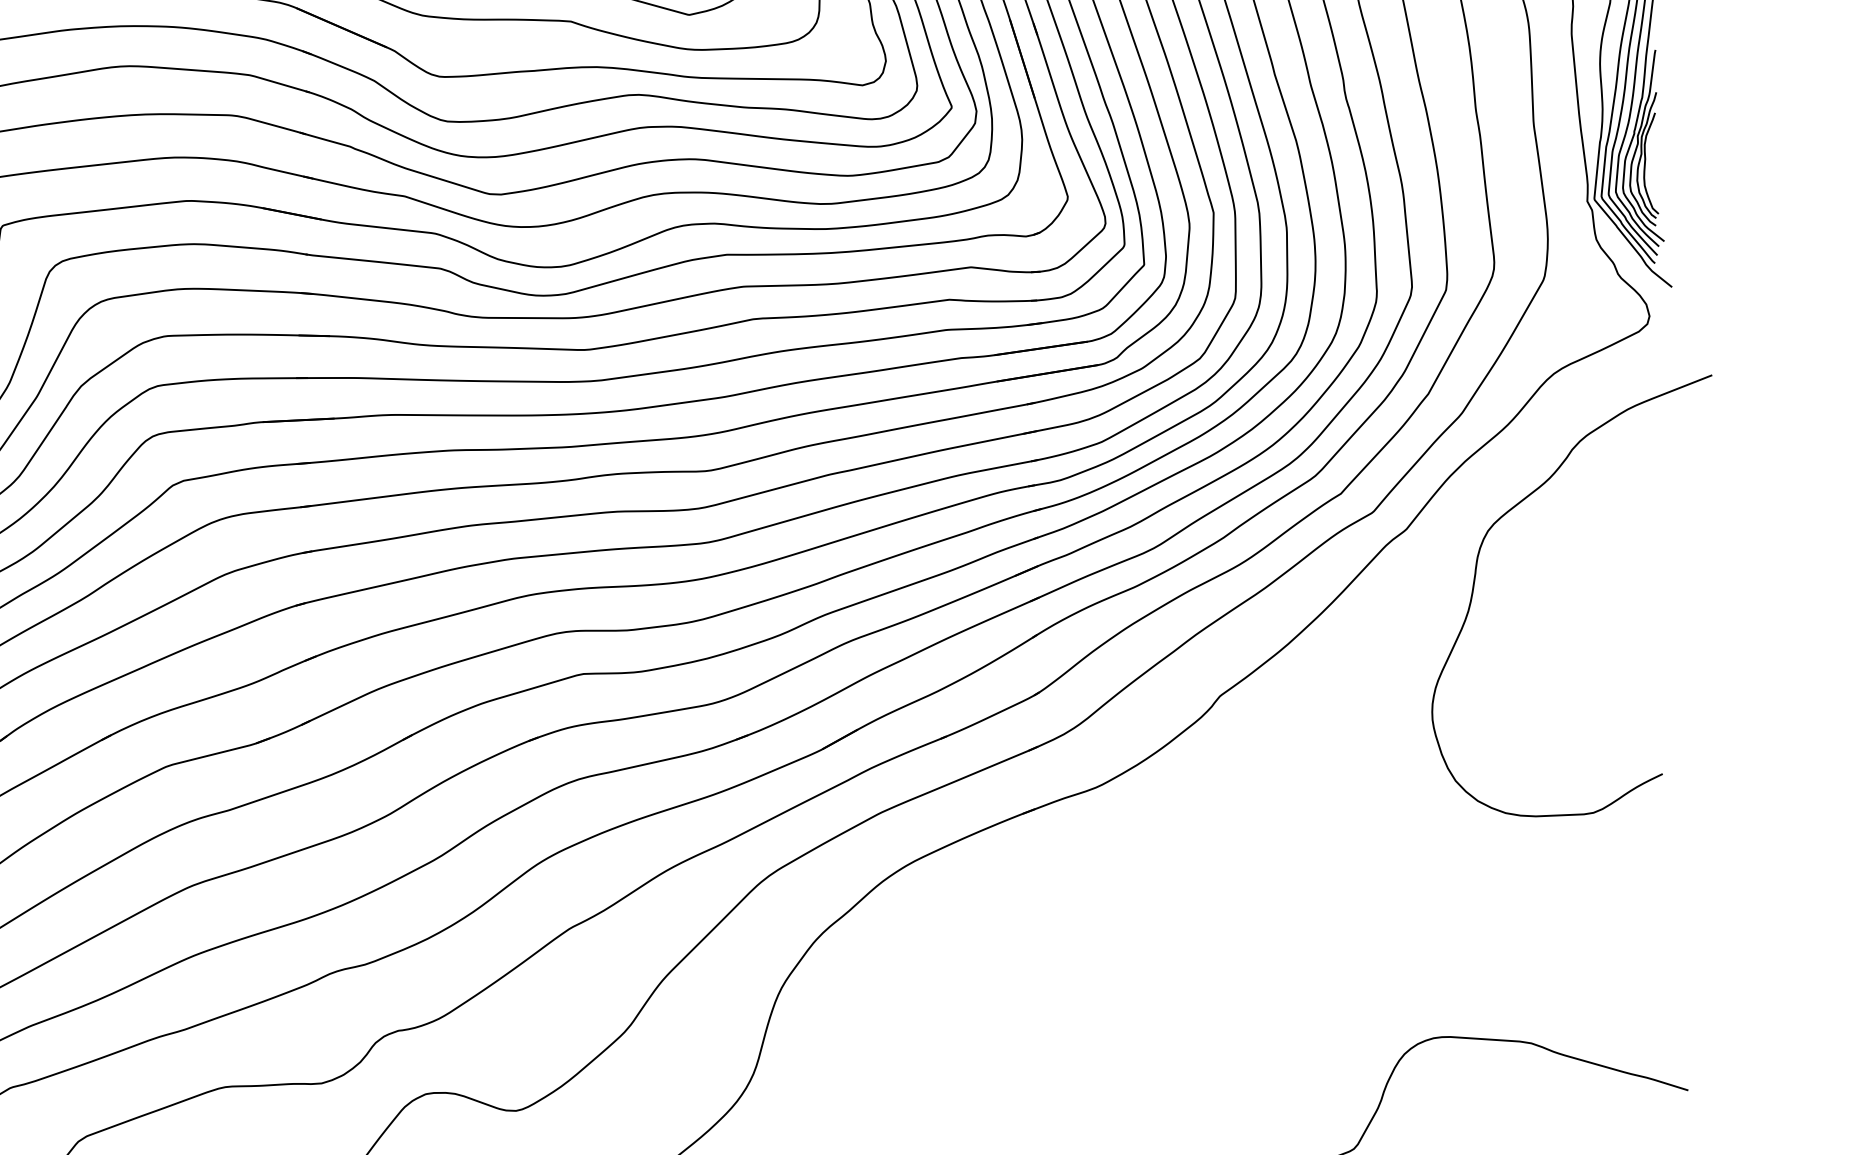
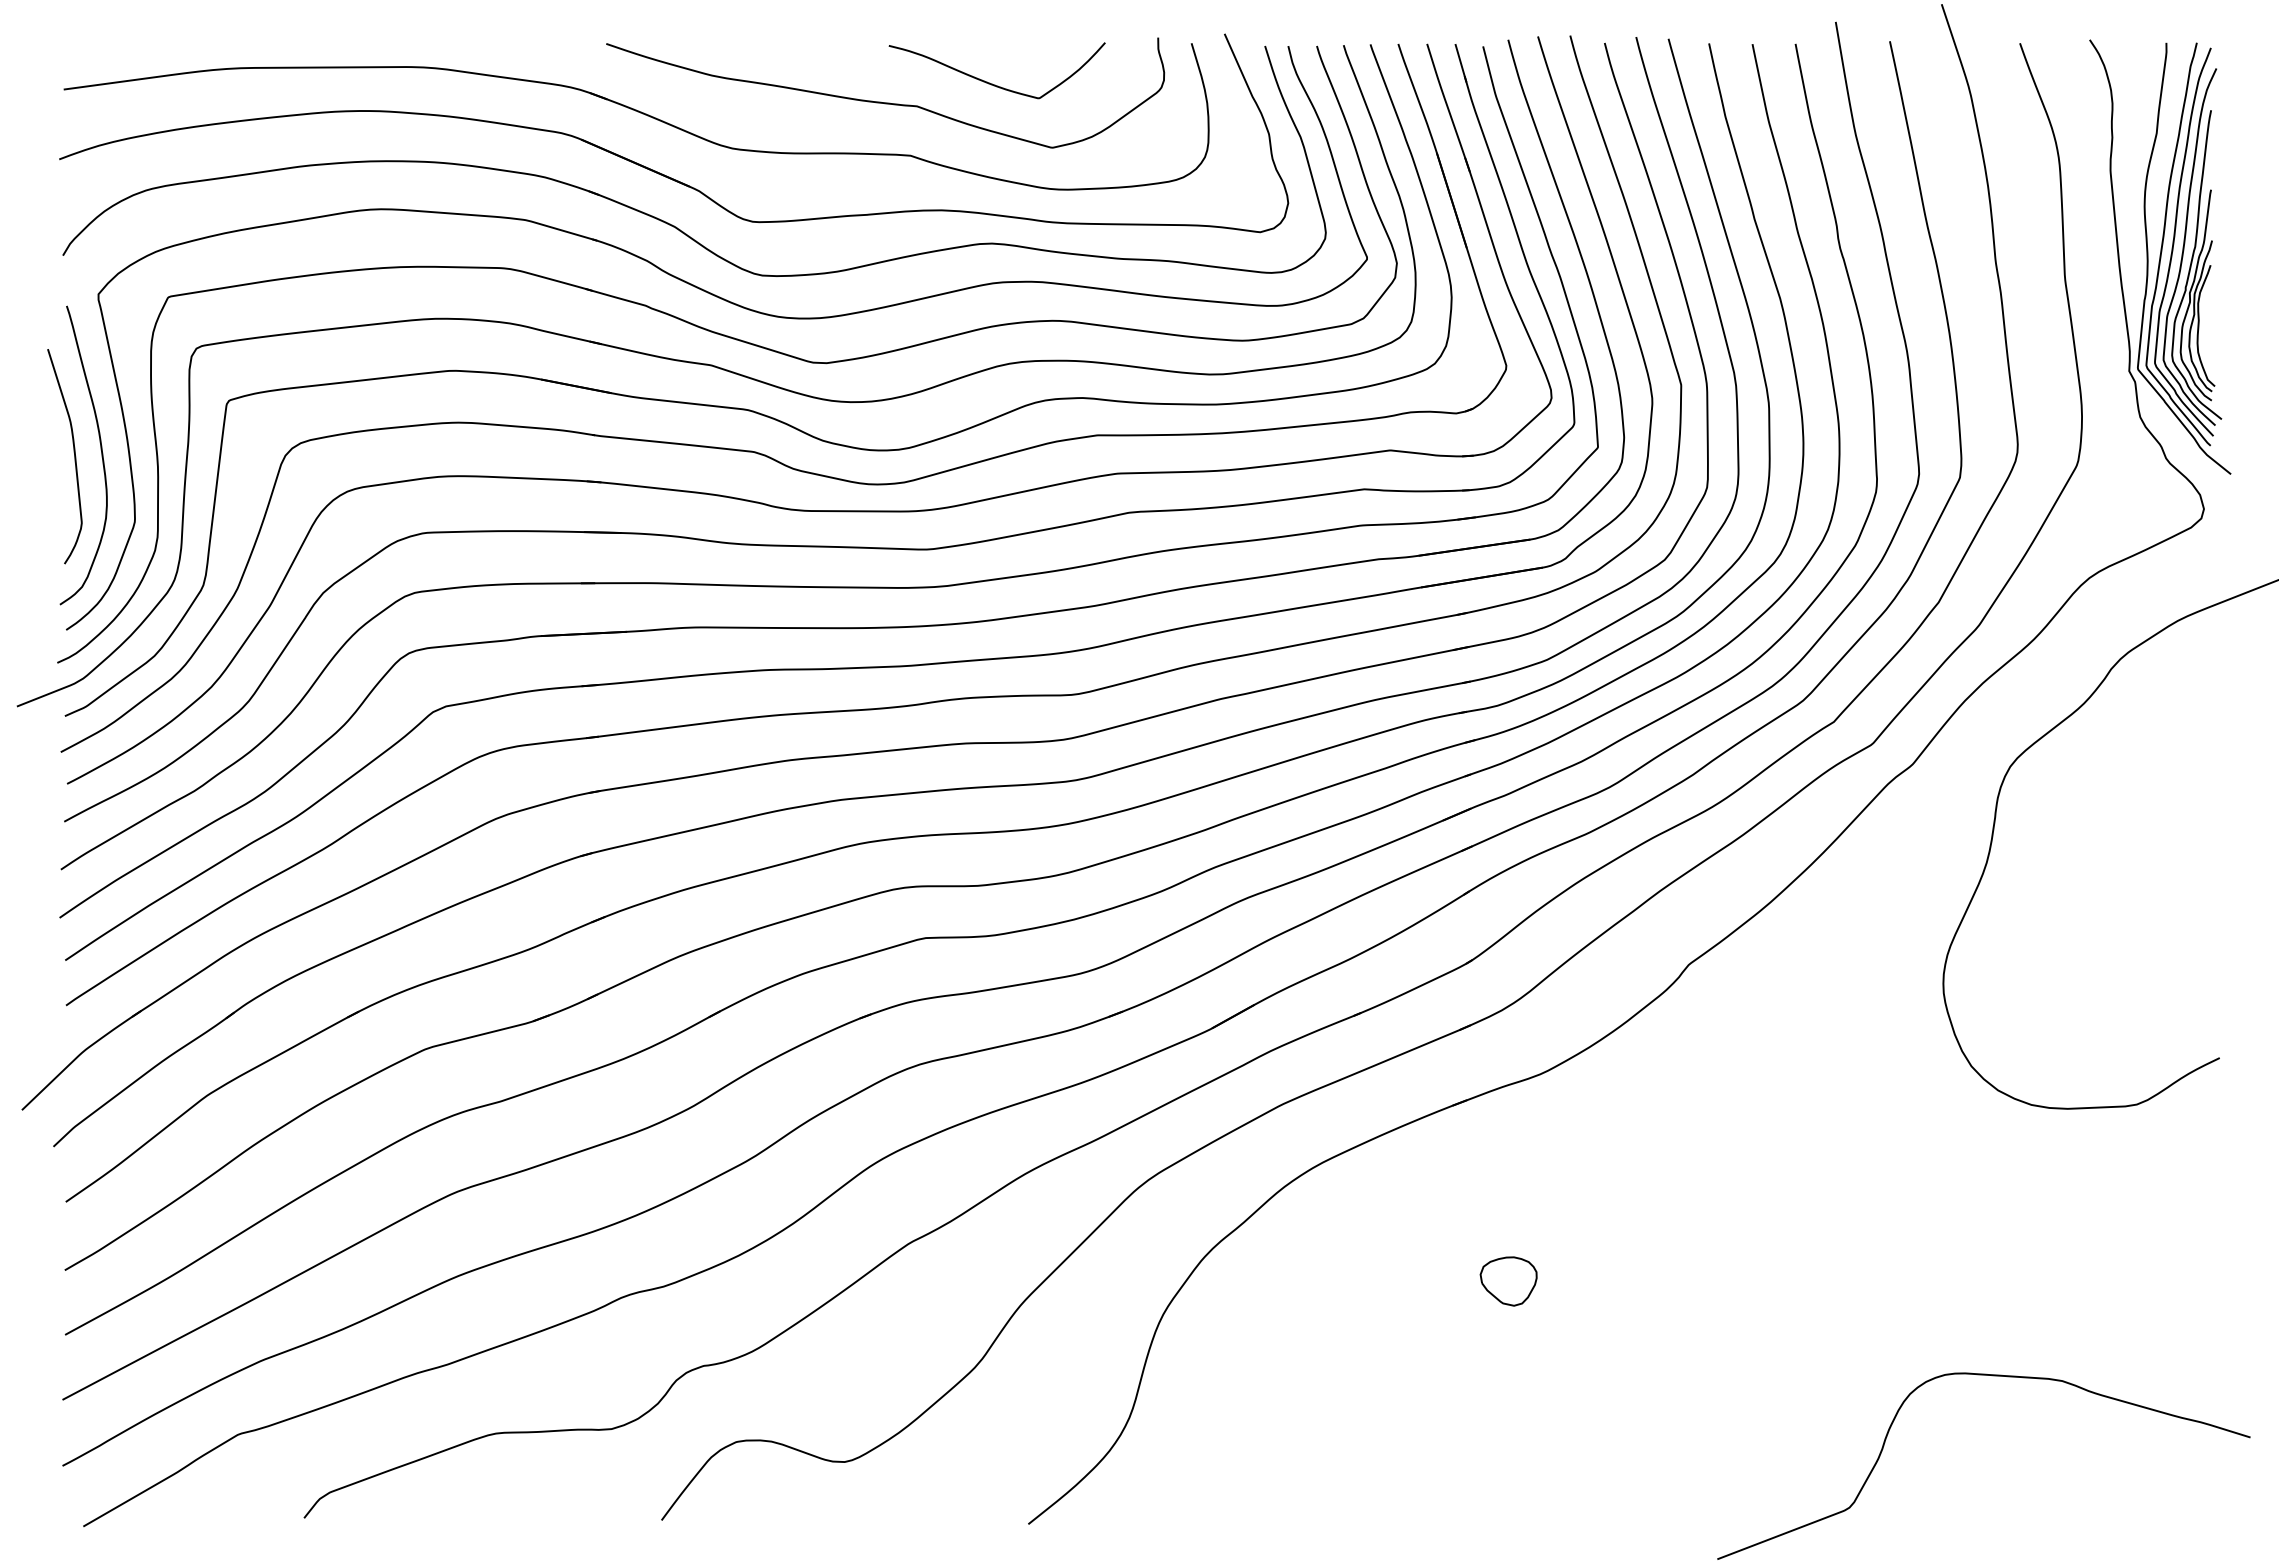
part: (1069, 960) -> (1508, 1281), added

